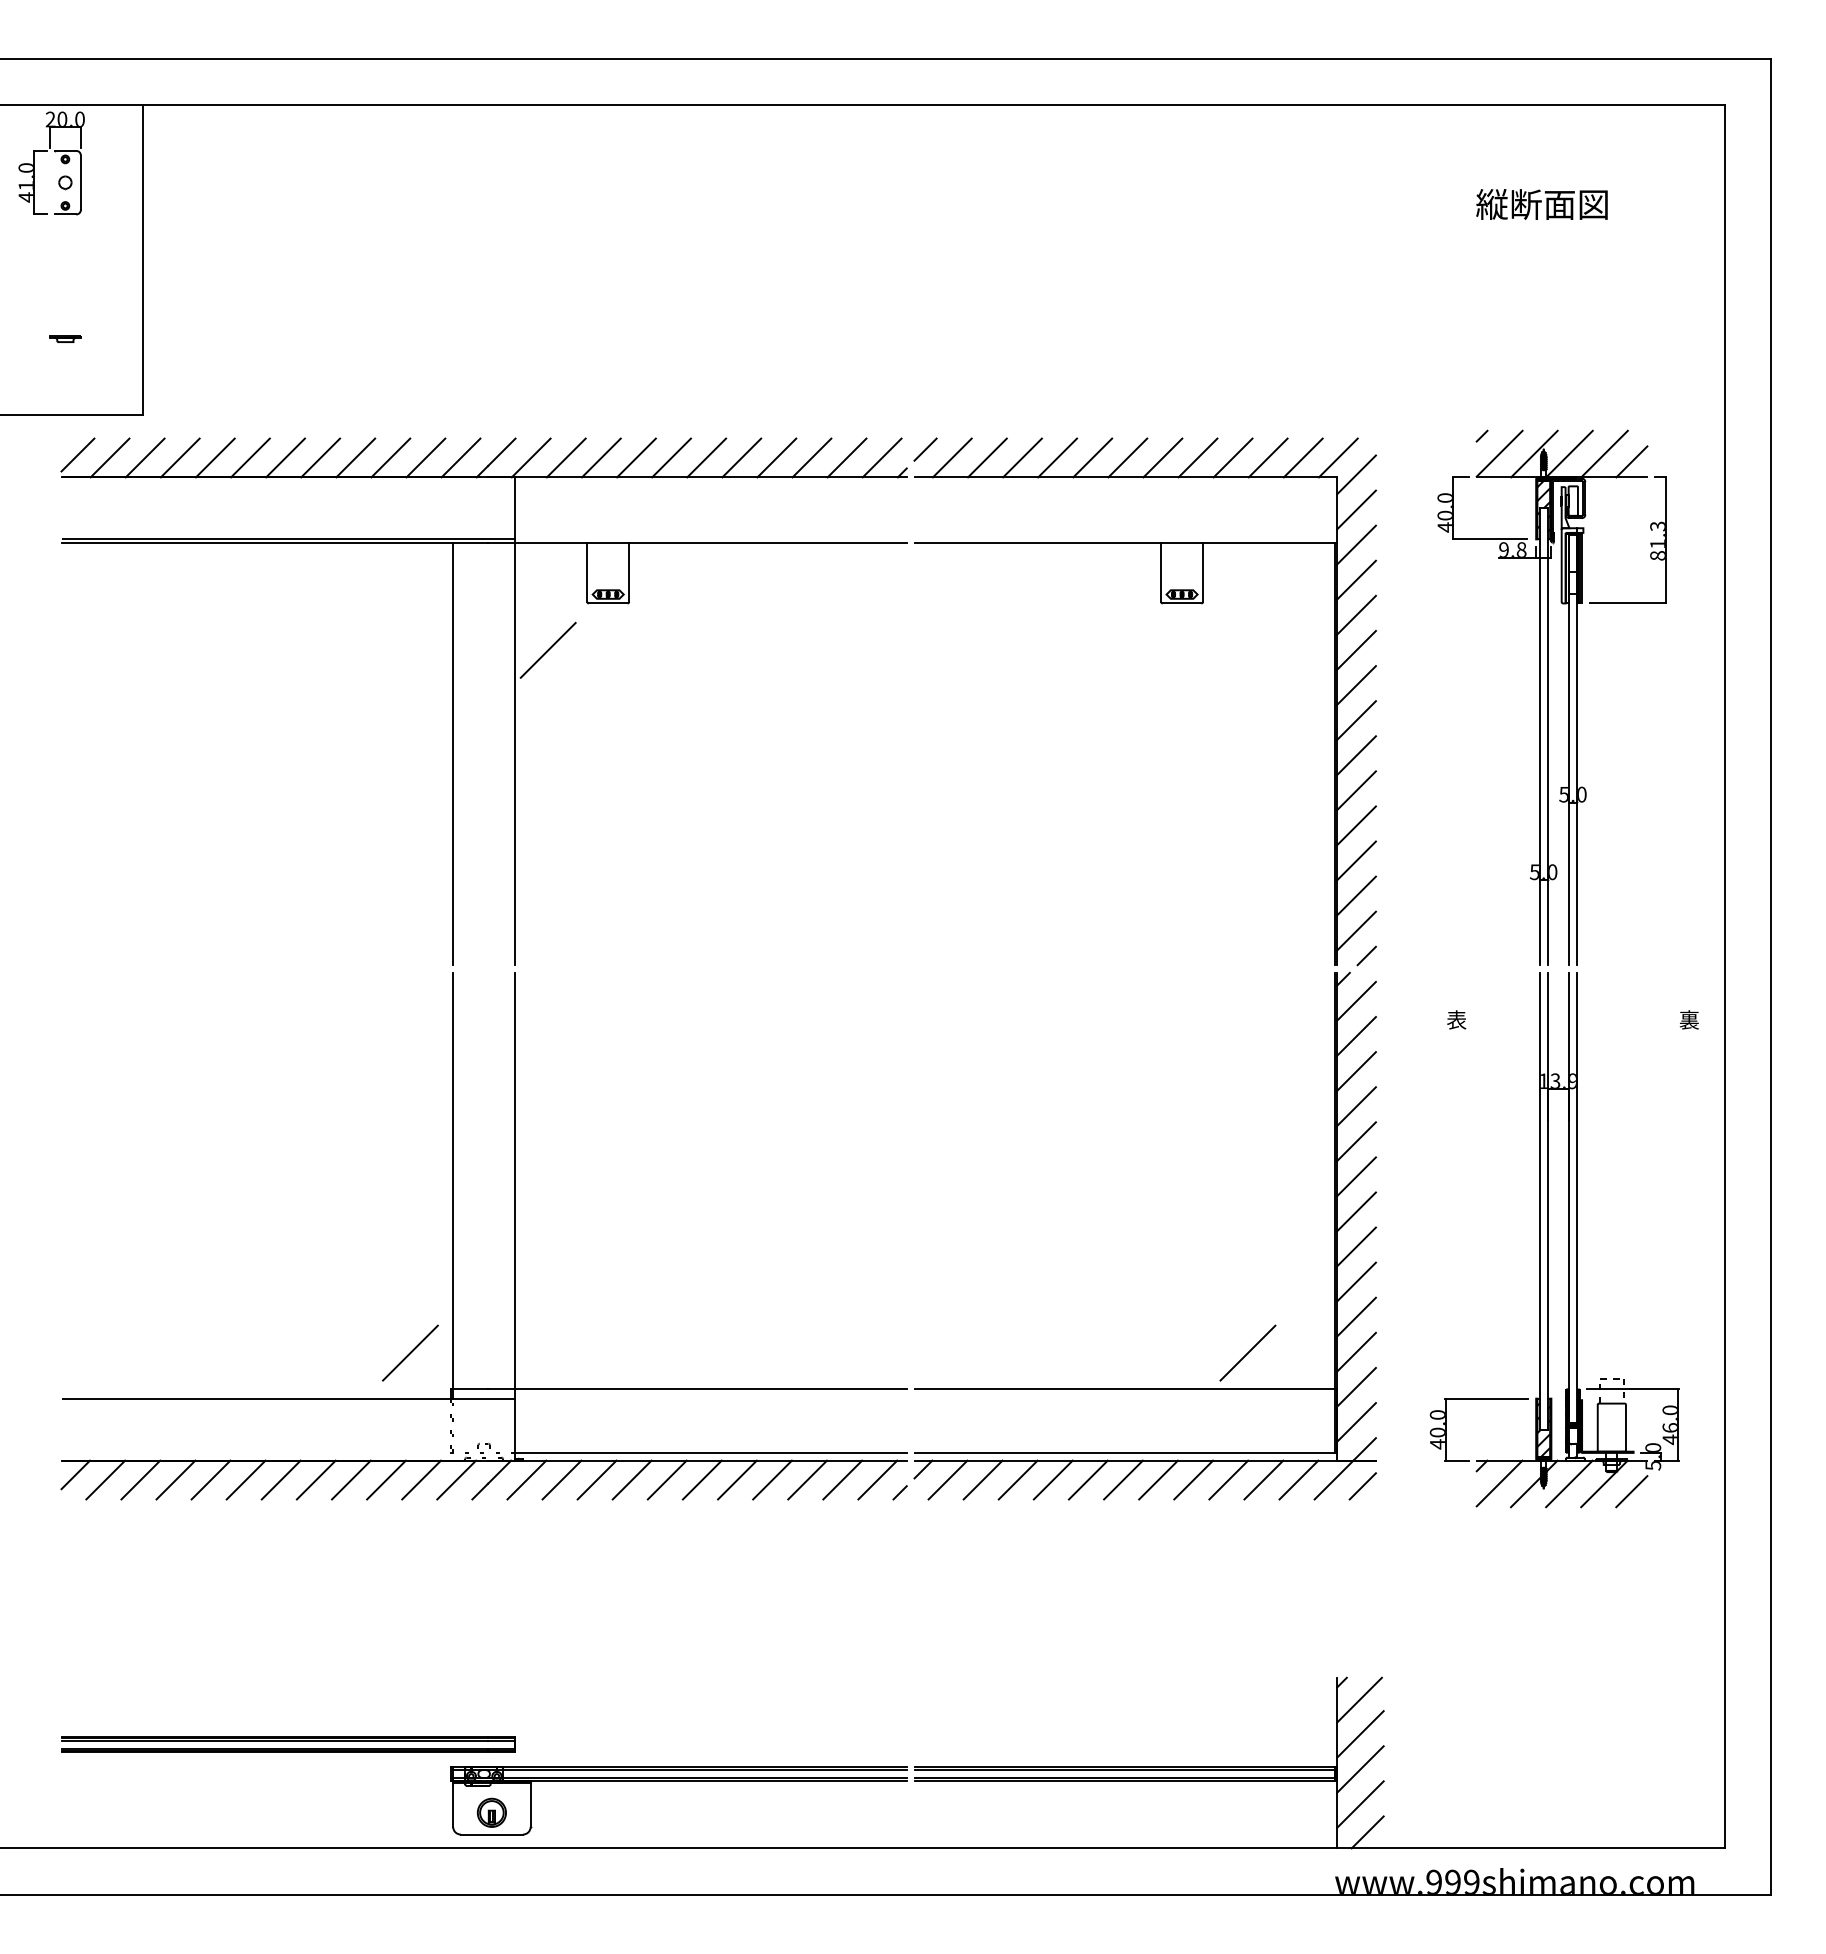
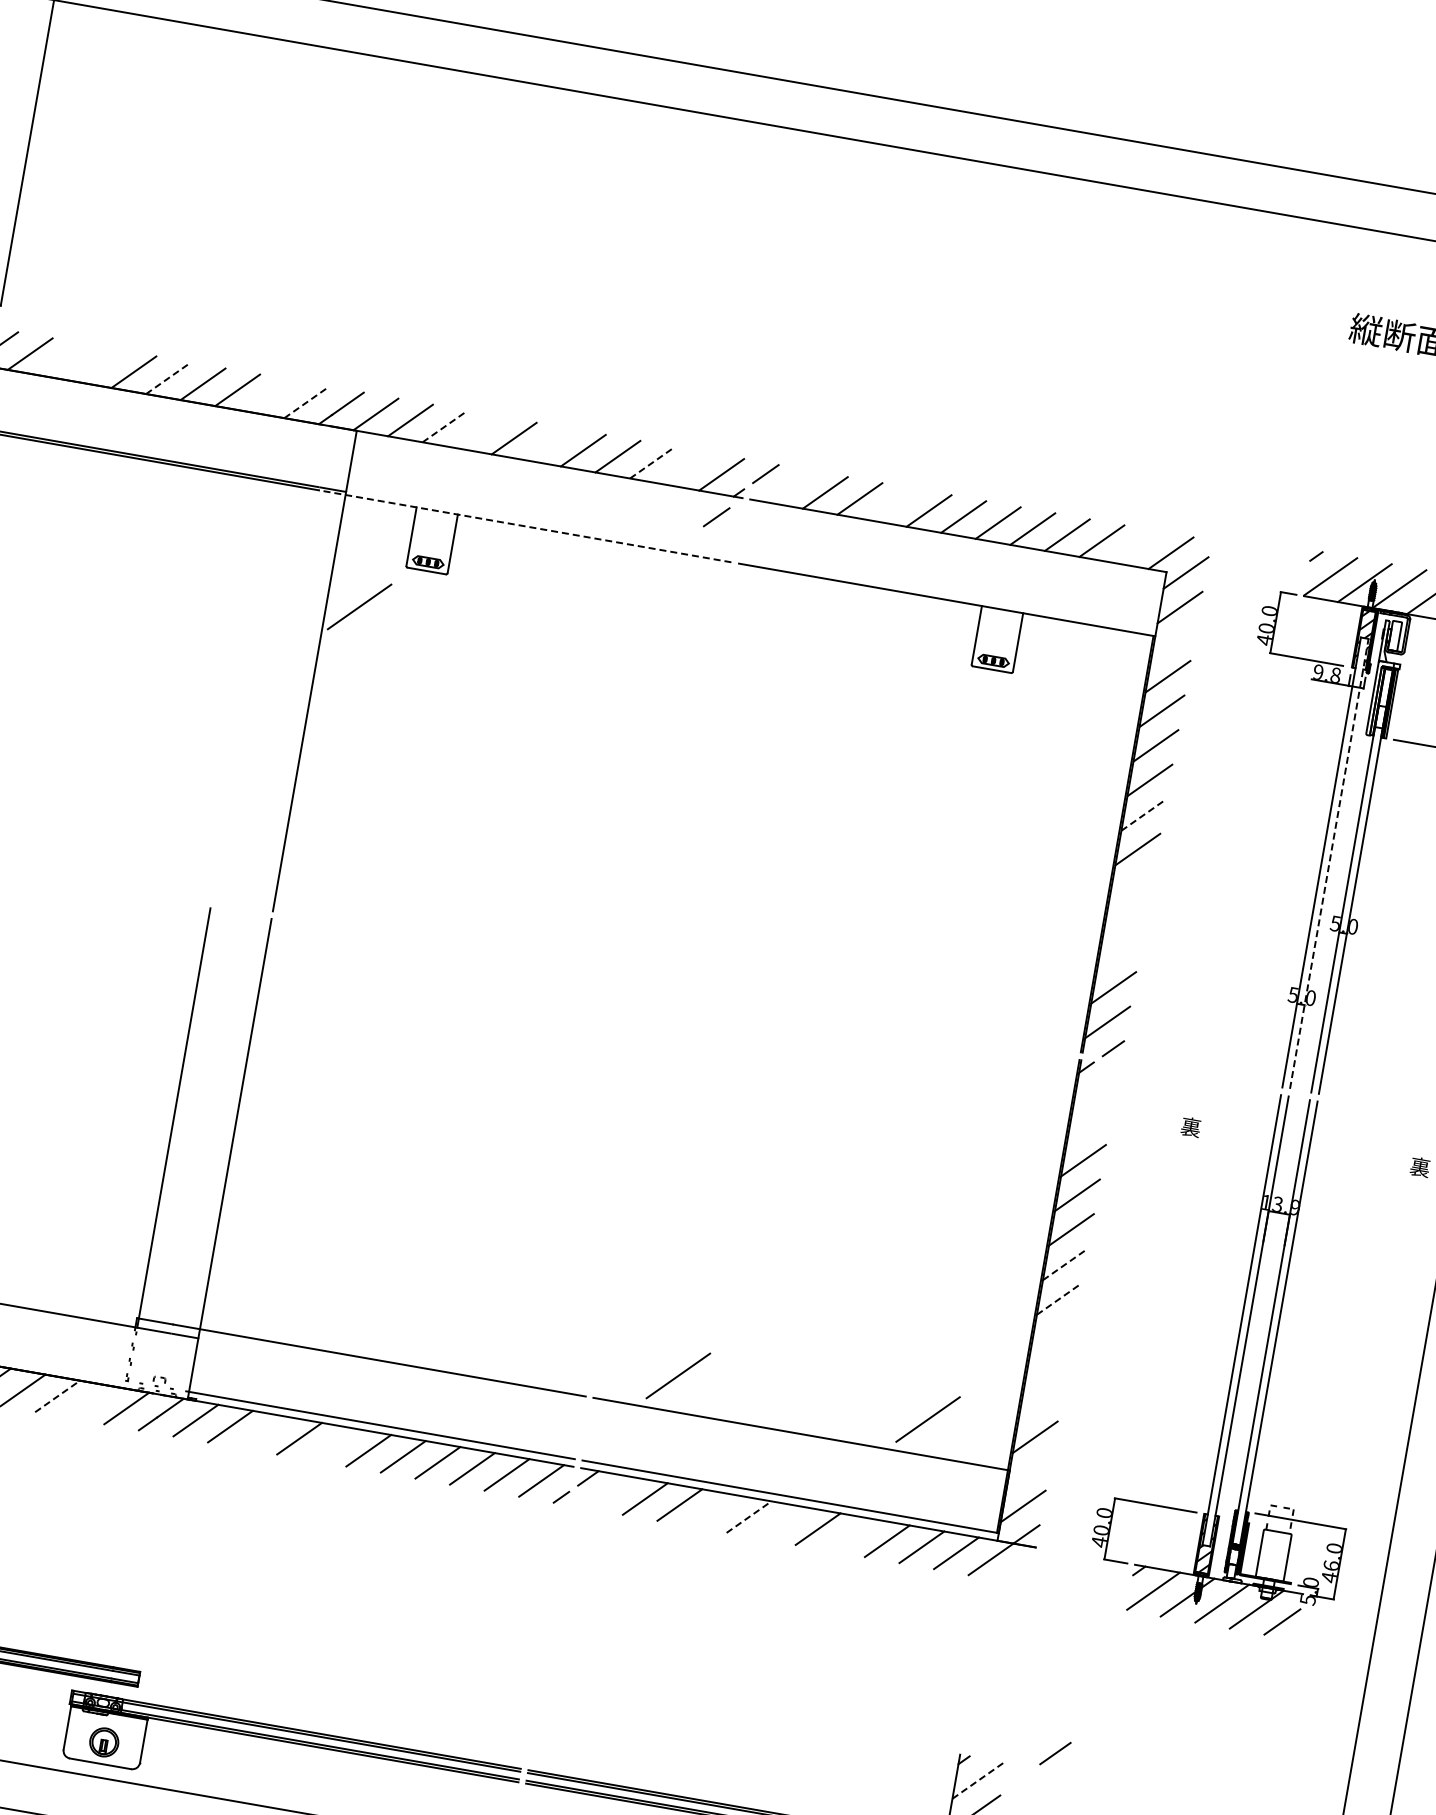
line: (214, 457) -> (64, 359), removed
line: (250, 457) -> (99, 365), removed
line: (321, 457) -> (169, 377), solid -> dashed
line: (425, 457) -> (271, 395), removed
line: (461, 457) -> (307, 402), solid -> dashed
line: (601, 457) -> (445, 426), solid -> dashed
line: (636, 457) -> (479, 432), removed
line: (706, 457) -> (548, 444), removed
line: (812, 457) -> (653, 462), solid -> dashed
line: (846, 457) -> (686, 468), removed
line: (951, 457) -> (790, 486), removed
line: (1057, 457) -> (894, 504), removed
line: (1302, 457) -> (1135, 546), removed
line: (884, 500) -> (716, 517), added
line: (696, 542) -> (524, 526), solid -> dashed
line: (1356, 544) -> (1174, 641), removed
line: (1356, 720) -> (1143, 814), solid -> dashed
line: (1547, 736) -> (1329, 863), solid -> dashed
line: (453, 753) -> (248, 692), removed
line: (1356, 790) -> (1131, 883), removed
line: (1356, 825) -> (1125, 918), removed
line: (1356, 860) -> (1119, 952), removed
line: (1356, 1000) -> (1095, 1090), removed
text: (1456, 1020) -> (1190, 1127), 表 -> 裏
line: (1356, 1036) -> (1089, 1126), removed
line: (1356, 1176) -> (1065, 1264), solid -> dashed
line: (1356, 1211) -> (1059, 1298), solid -> dashed
line: (1356, 1246) -> (1053, 1333), removed
line: (1356, 1281) -> (1047, 1367), removed
line: (1356, 1316) -> (1041, 1402), removed
line: (410, 1352) -> (678, 1375), moved
line: (1356, 1386) -> (1029, 1471), removed
line: (386, 1479) -> (57, 1395), solid -> dashed
line: (421, 1479) -> (92, 1401), removed
line: (596, 1479) -> (264, 1432), removed
line: (666, 1479) -> (333, 1444), removed
line: (947, 1479) -> (610, 1492), removed
line: (1052, 1479) -> (713, 1510), removed
line: (1088, 1479) -> (749, 1516), solid -> dashed
line: (1123, 1479) -> (783, 1522), removed
line: (1193, 1479) -> (852, 1534), removed
line: (1362, 1486) -> (1055, 1753), moved
line: (1359, 1700) -> (978, 1780), solid -> dashed

